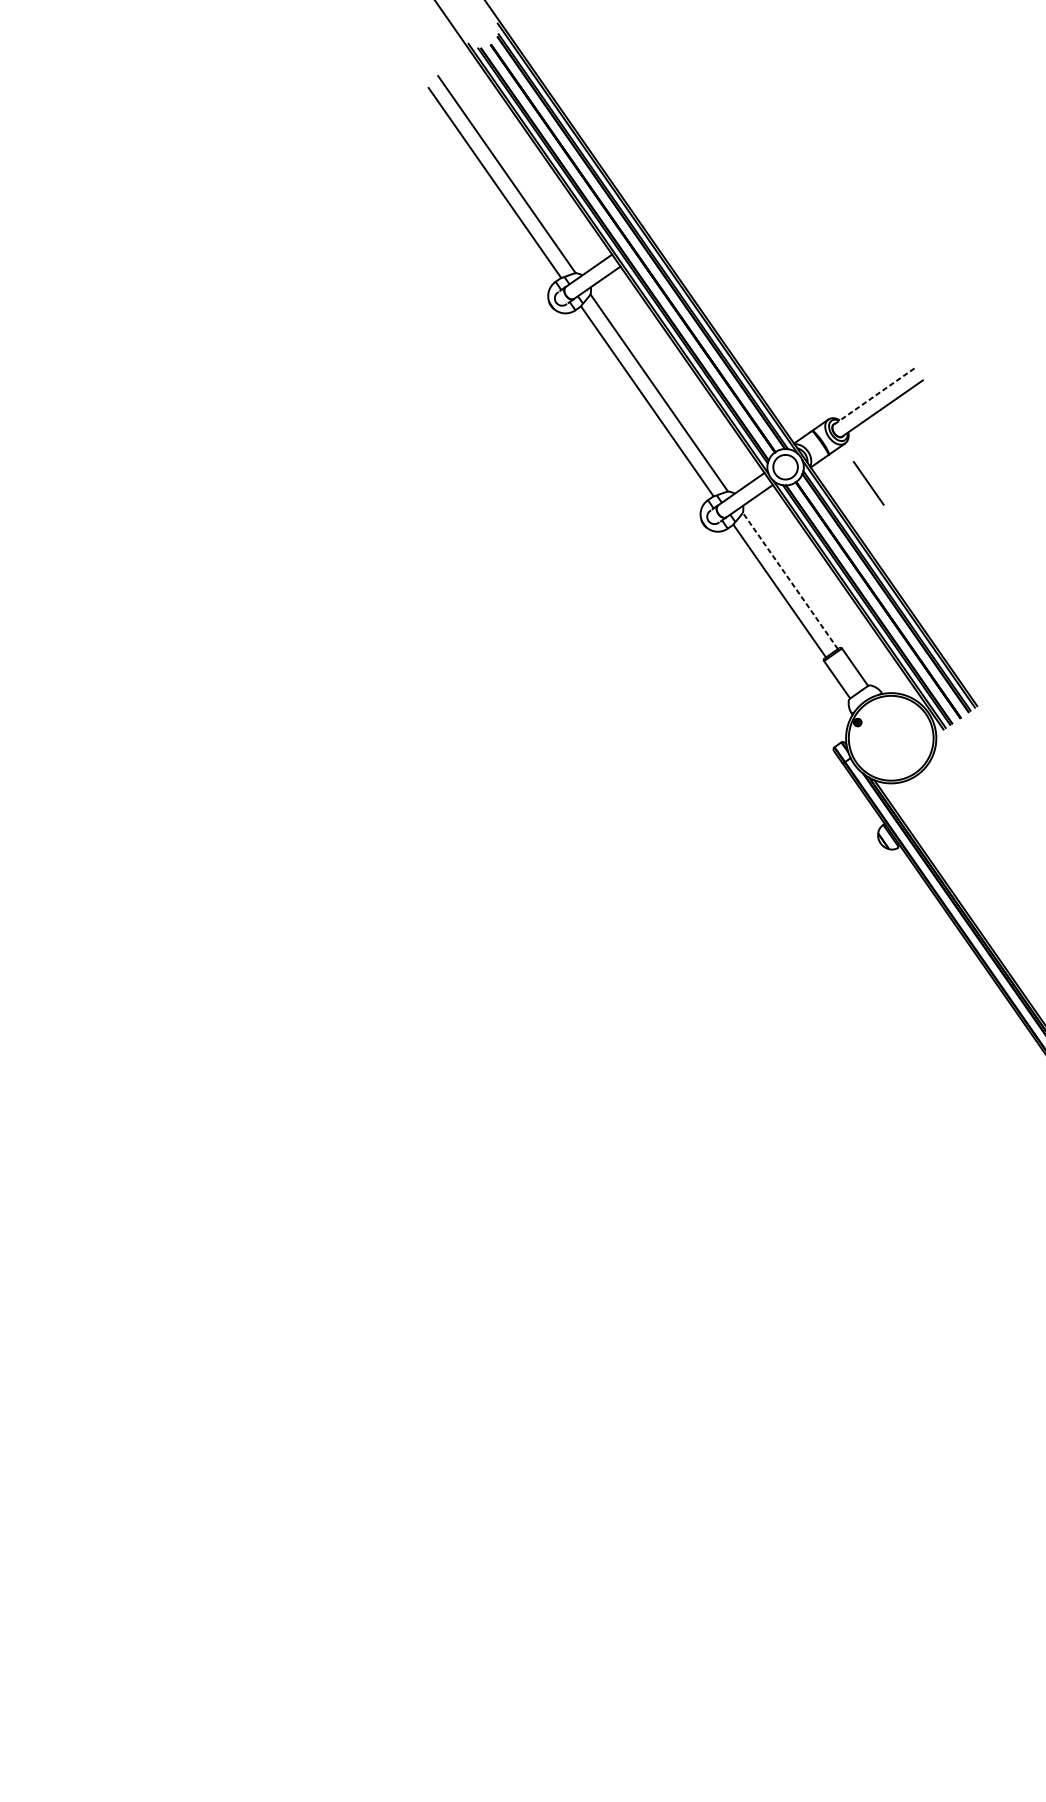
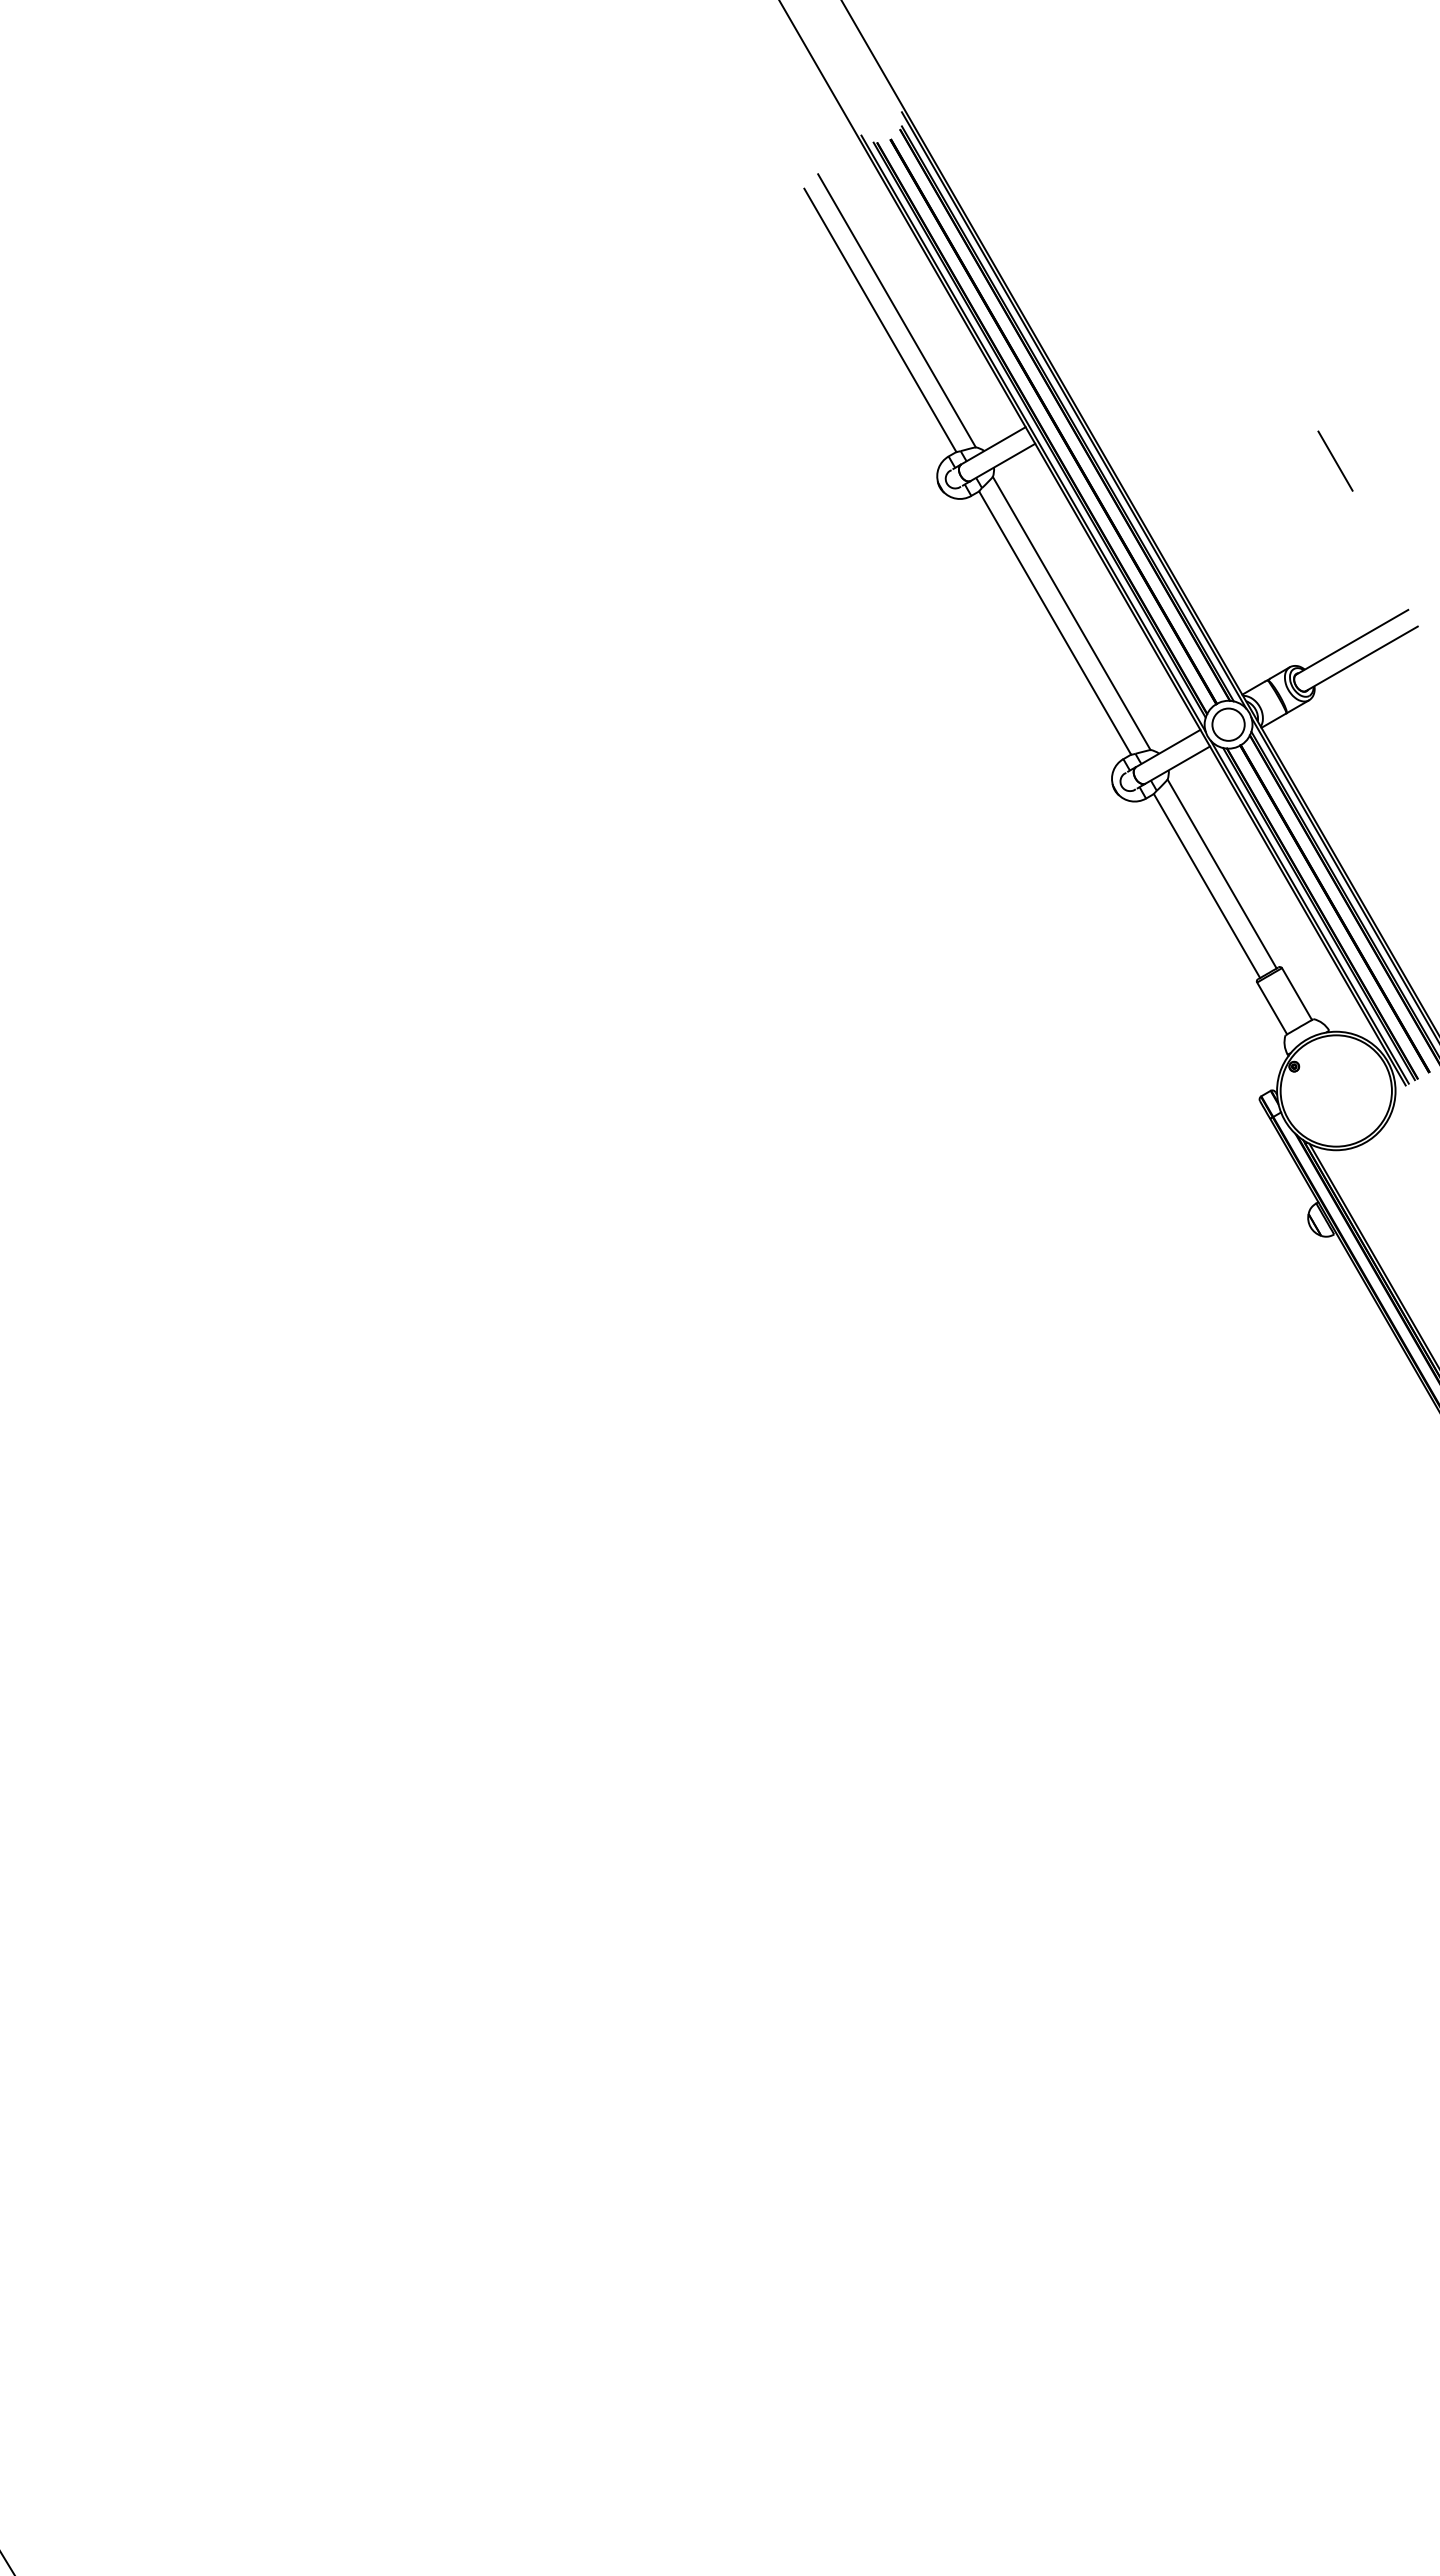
line: (873, 396) -> (1351, 642), dashed -> solid
line: (868, 482) -> (1335, 460), moved
line: (789, 580) -> (1221, 873), dashed -> solid

